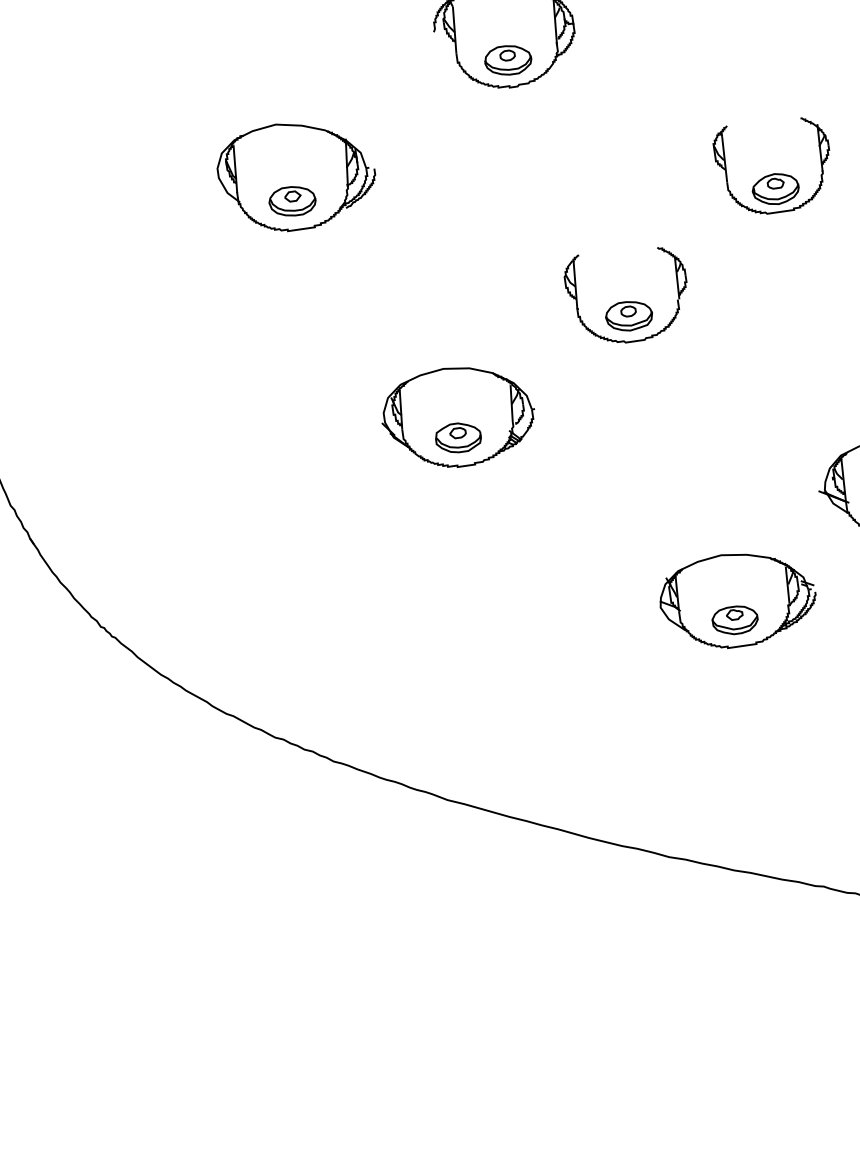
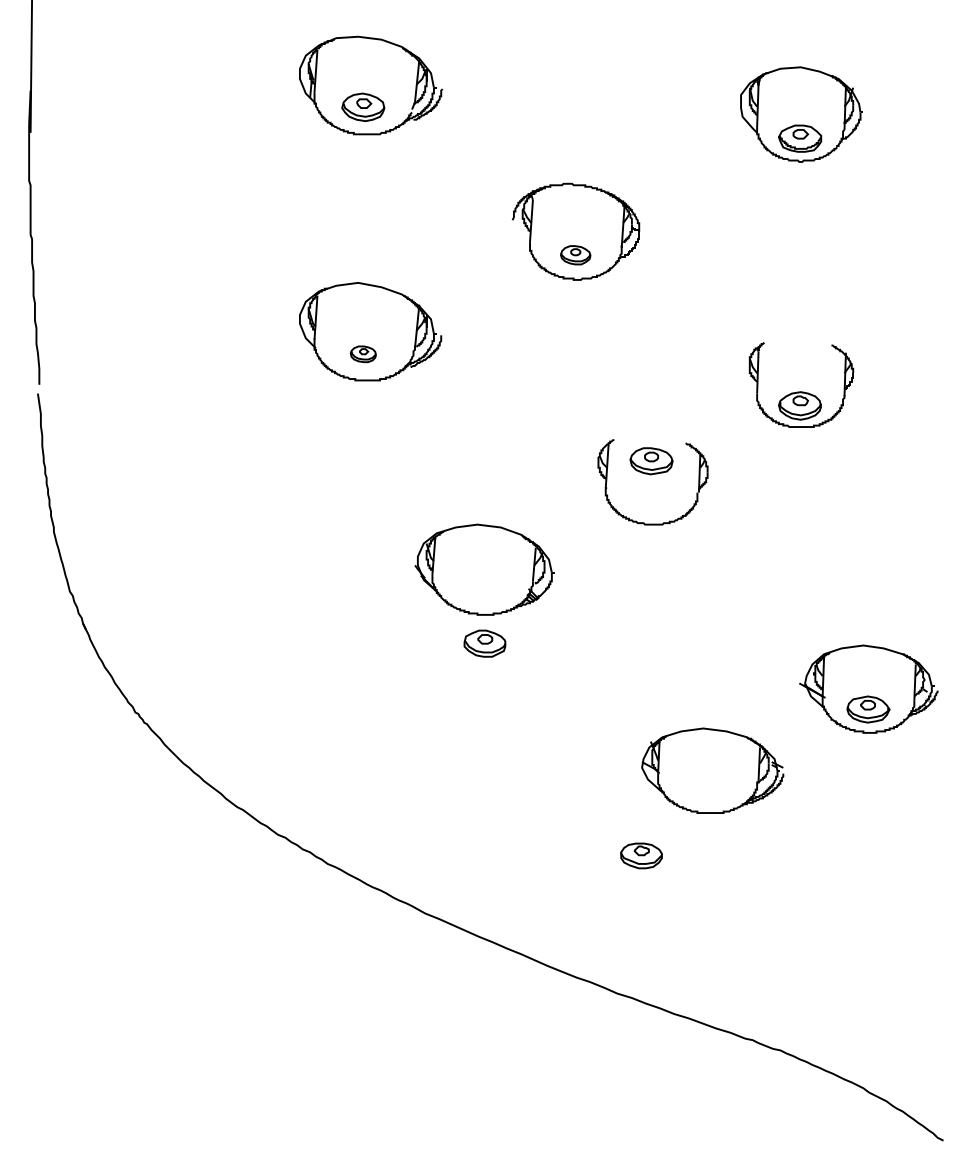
part: (507, 60) -> (575, 255), size x0.7
part: (292, 201) -> (363, 354), size x0.6
part: (629, 316) -> (651, 461), moved
part: (457, 437) -> (484, 643), moved
part: (735, 619) -> (641, 855), moved

